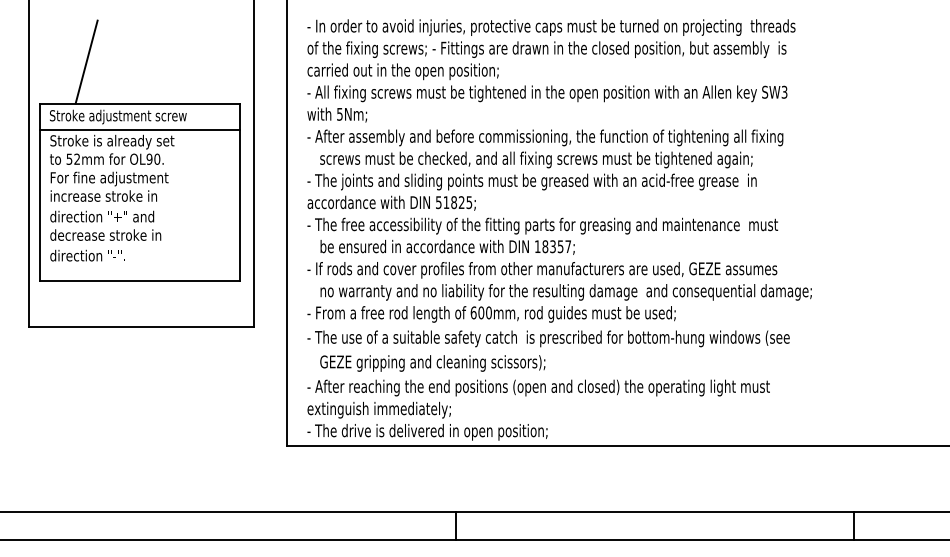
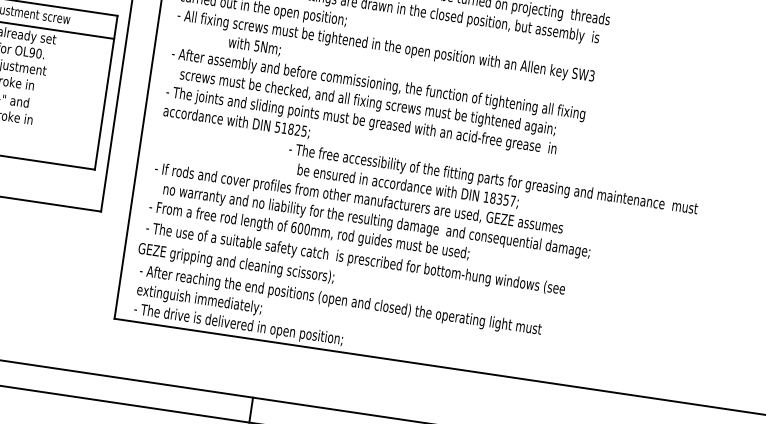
text: (337, 114) -> (254, 45), moved
text: (542, 235) -> (491, 188), moved
text: (432, 363) -> (236, 263), moved

